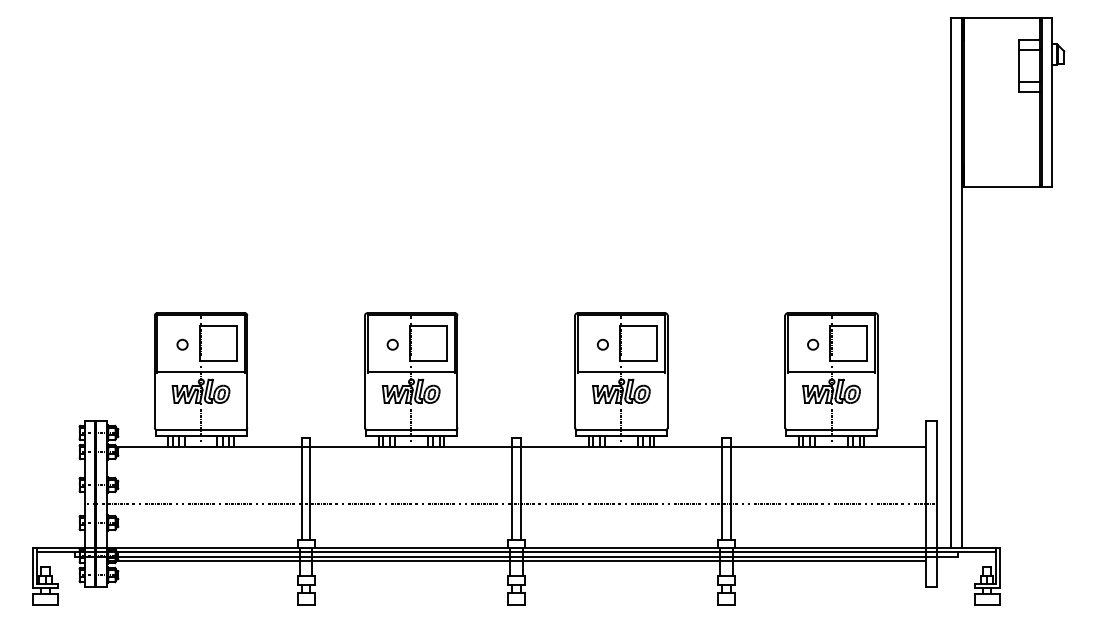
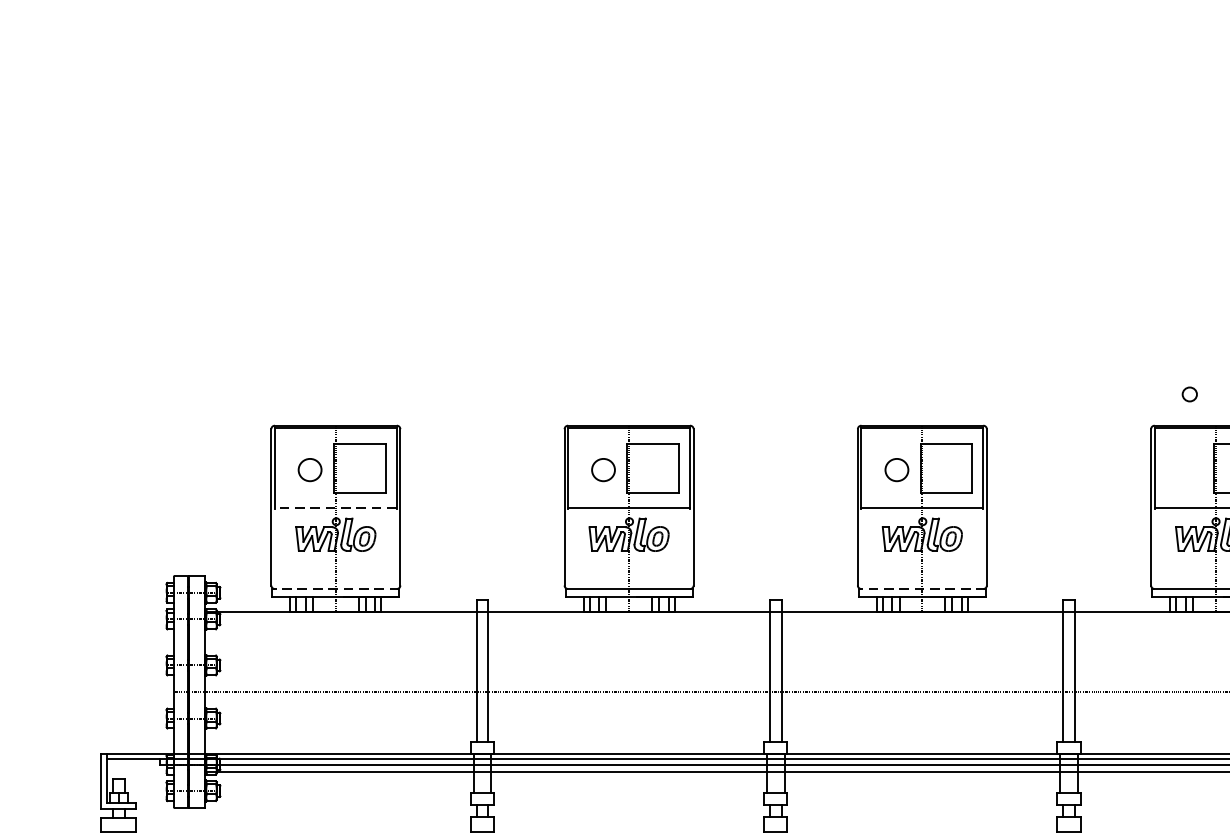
part: (182, 344) -> (309, 469), size x1.6
part: (392, 344) -> (602, 469), size x1.6
part: (602, 344) -> (895, 469), size x1.6
part: (813, 344) -> (1190, 394), moved
line: (201, 372) -> (336, 508), solid -> dashed
line: (200, 430) -> (335, 589), solid -> dashed
line: (620, 430) -> (921, 589), solid -> dashed

